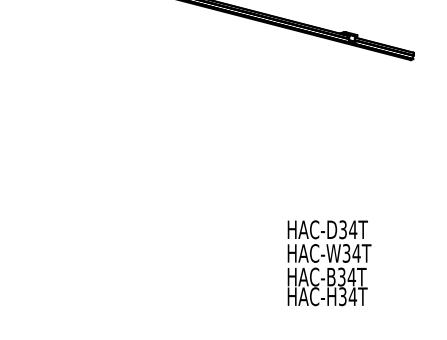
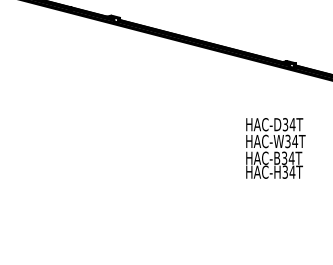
part: (328, 263) -> (275, 148), moved

